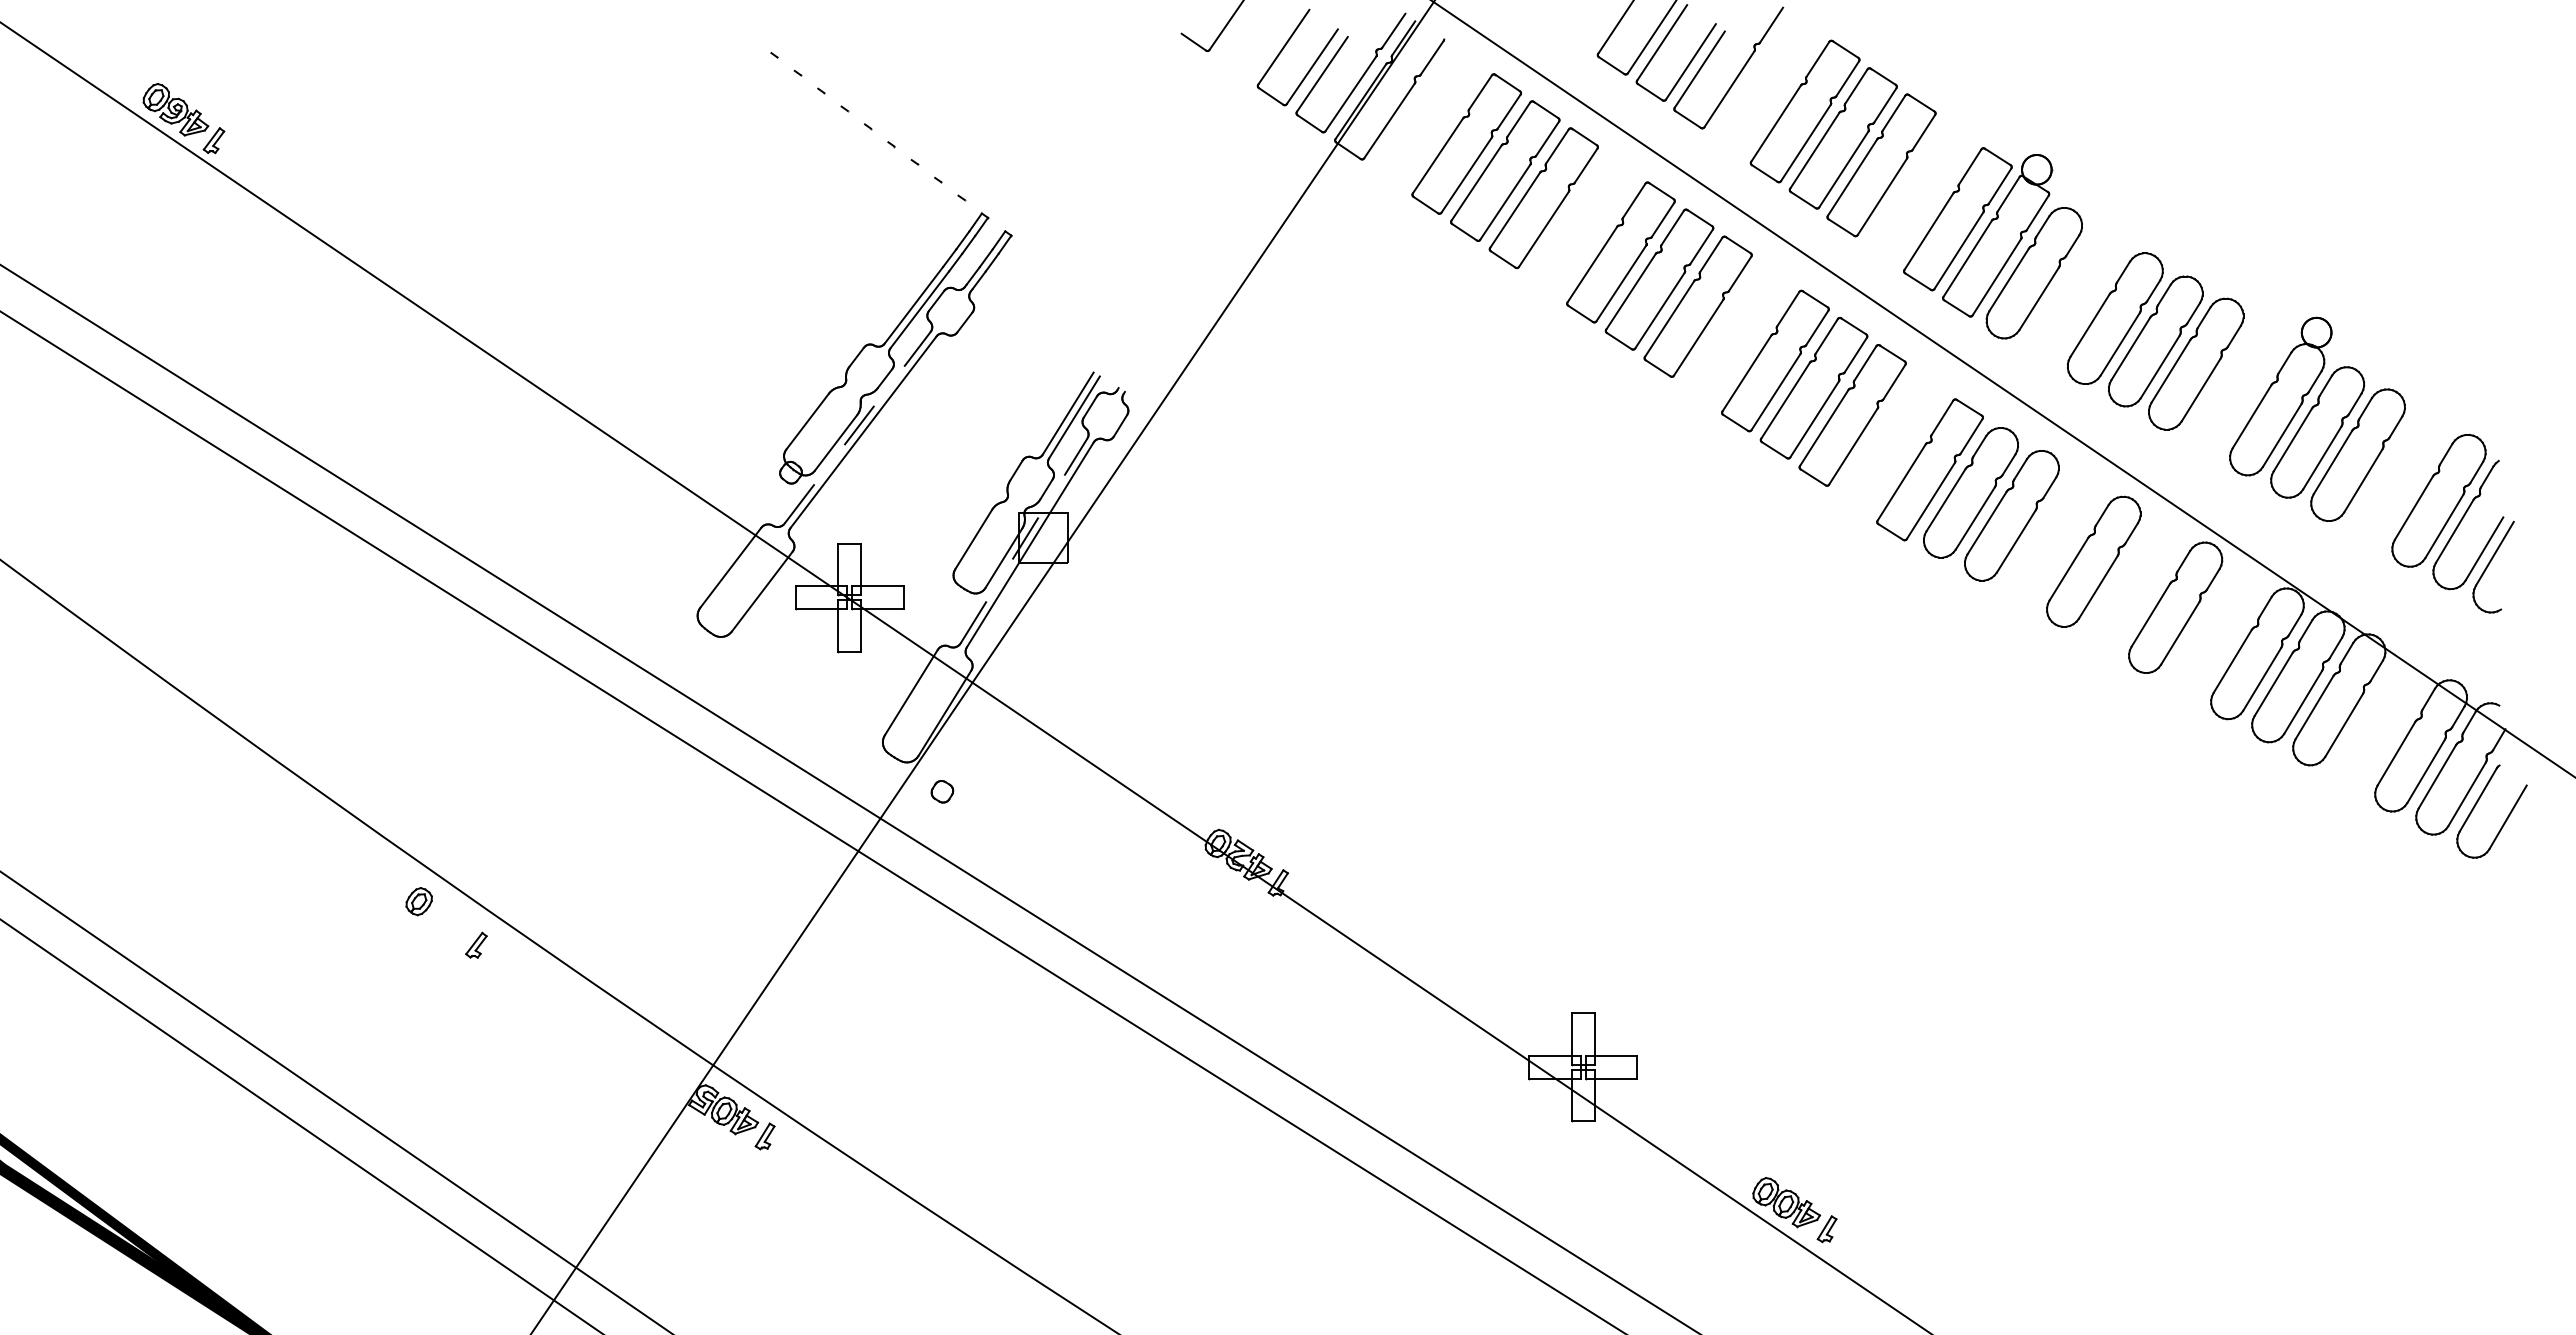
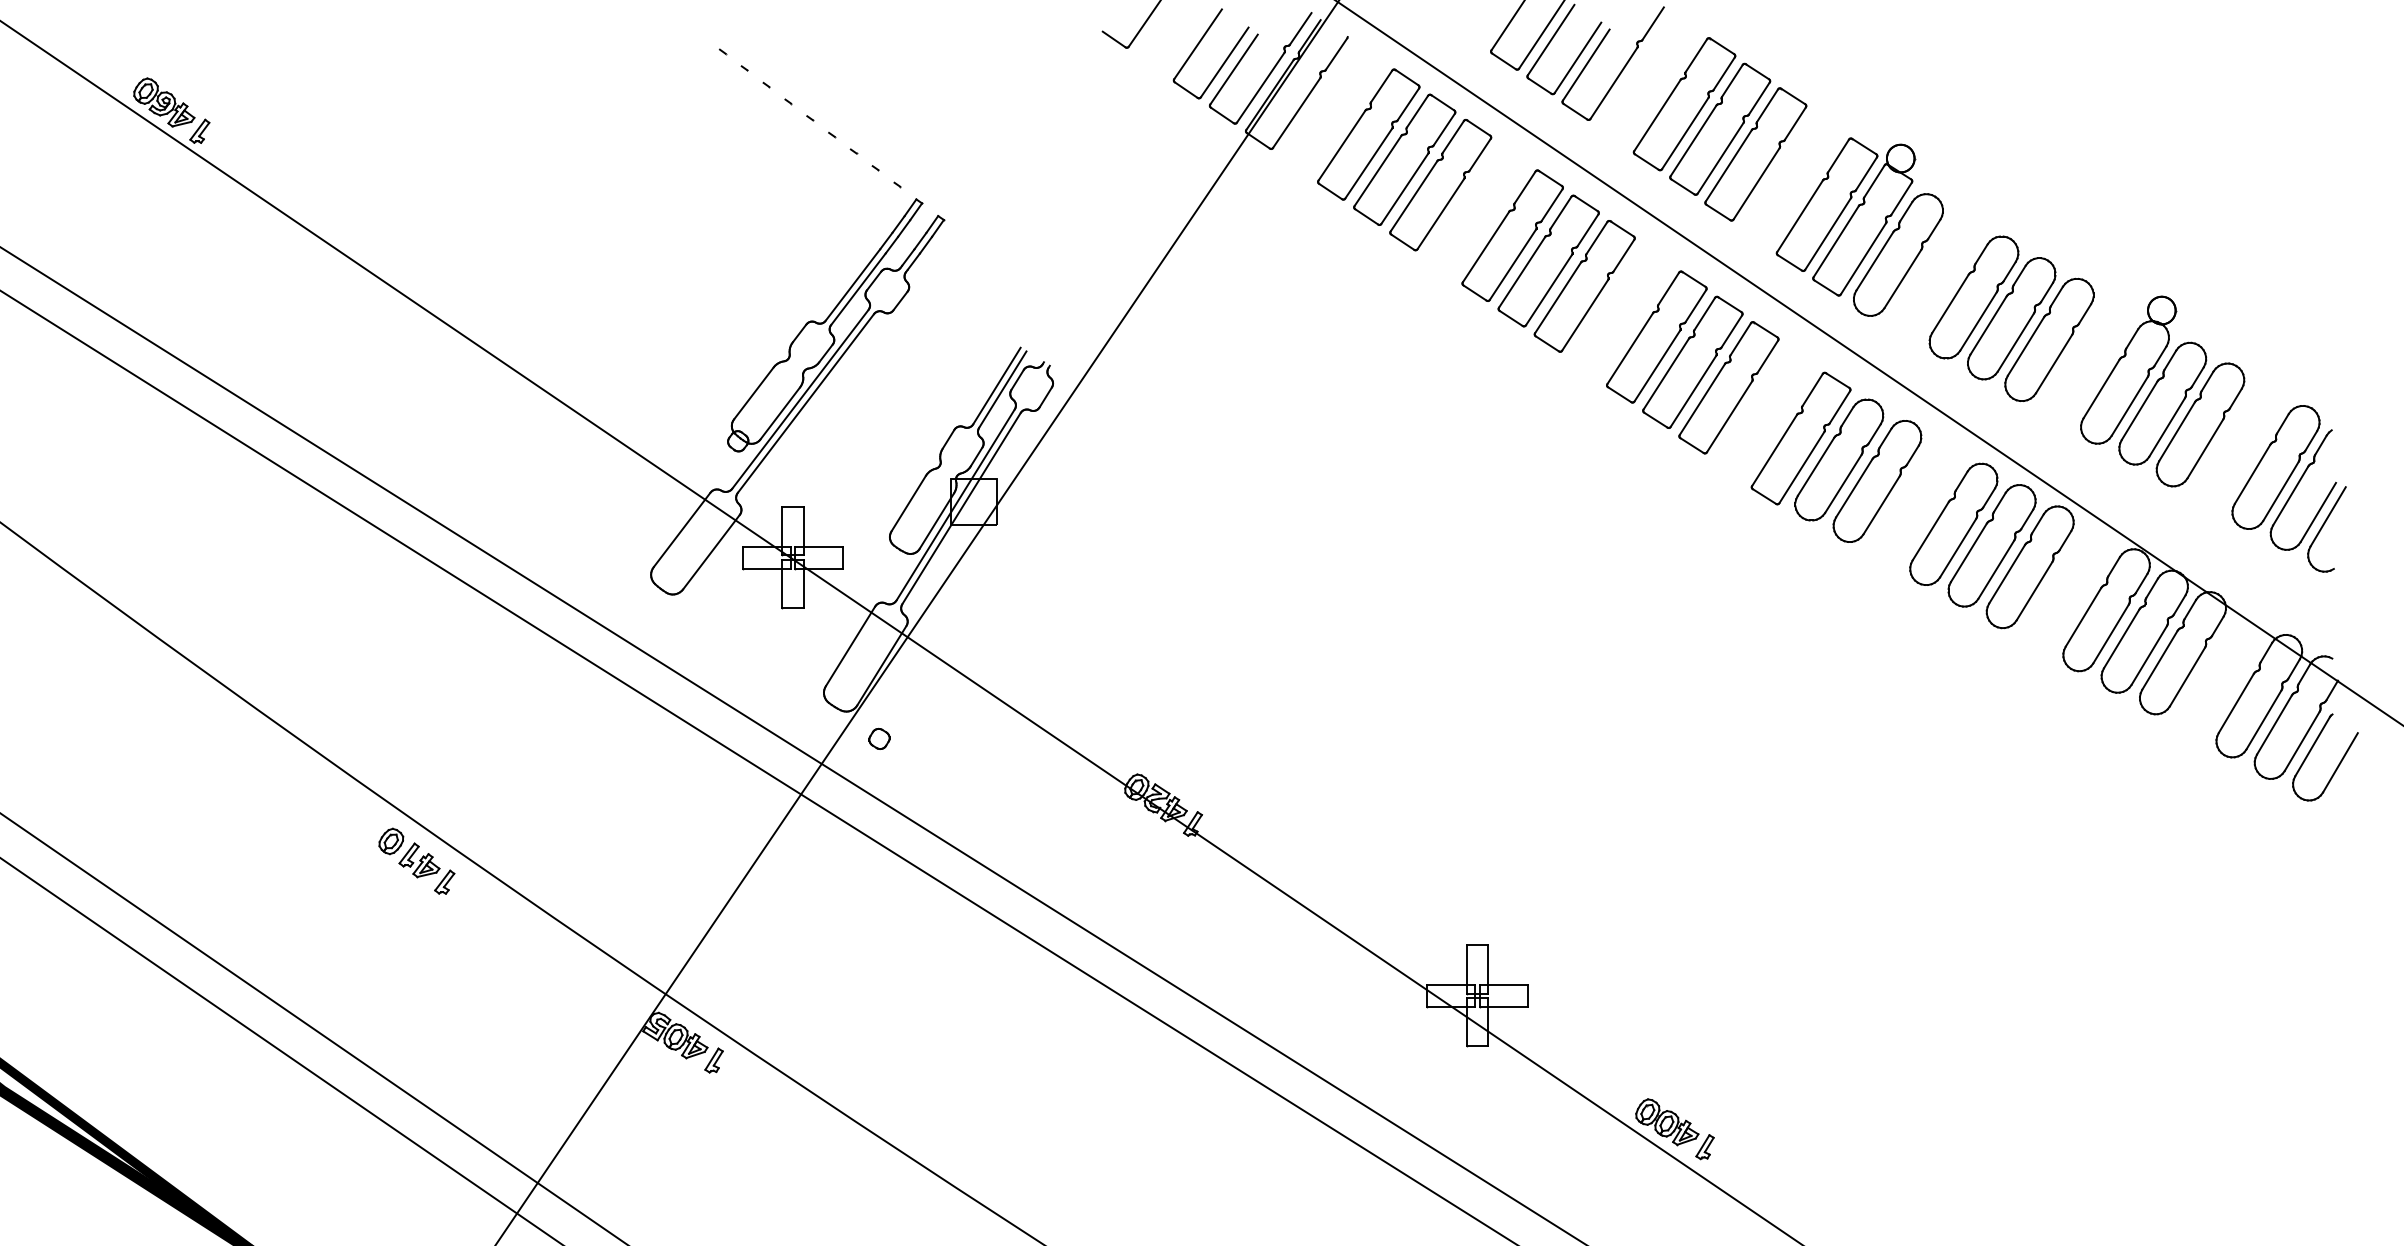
line: (857, 427) -> (800, 399), dashed -> solid
line: (1024, 540) -> (956, 504), dashed -> solid
part: (2134, 584) -> (1991, 545), added
part: (449, 921) -> (419, 860), added

